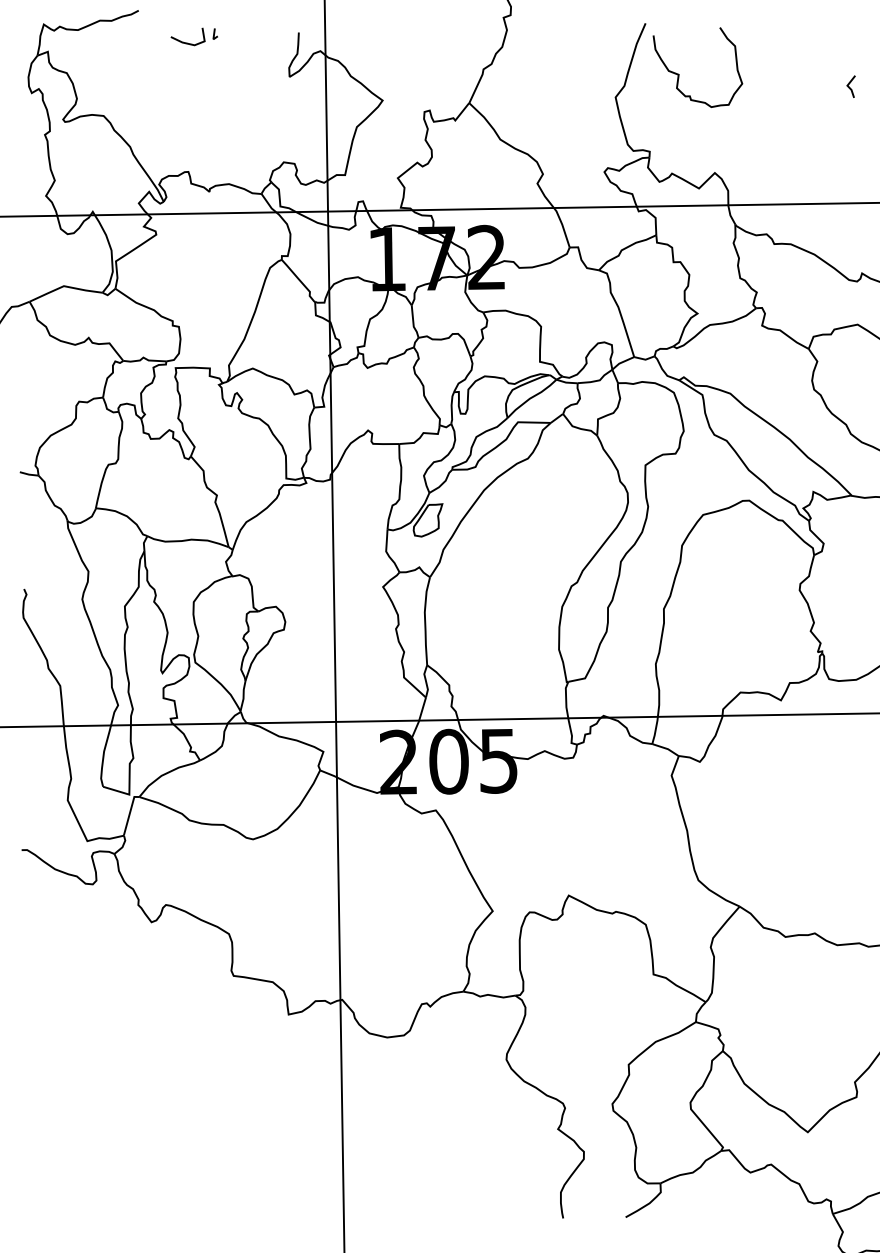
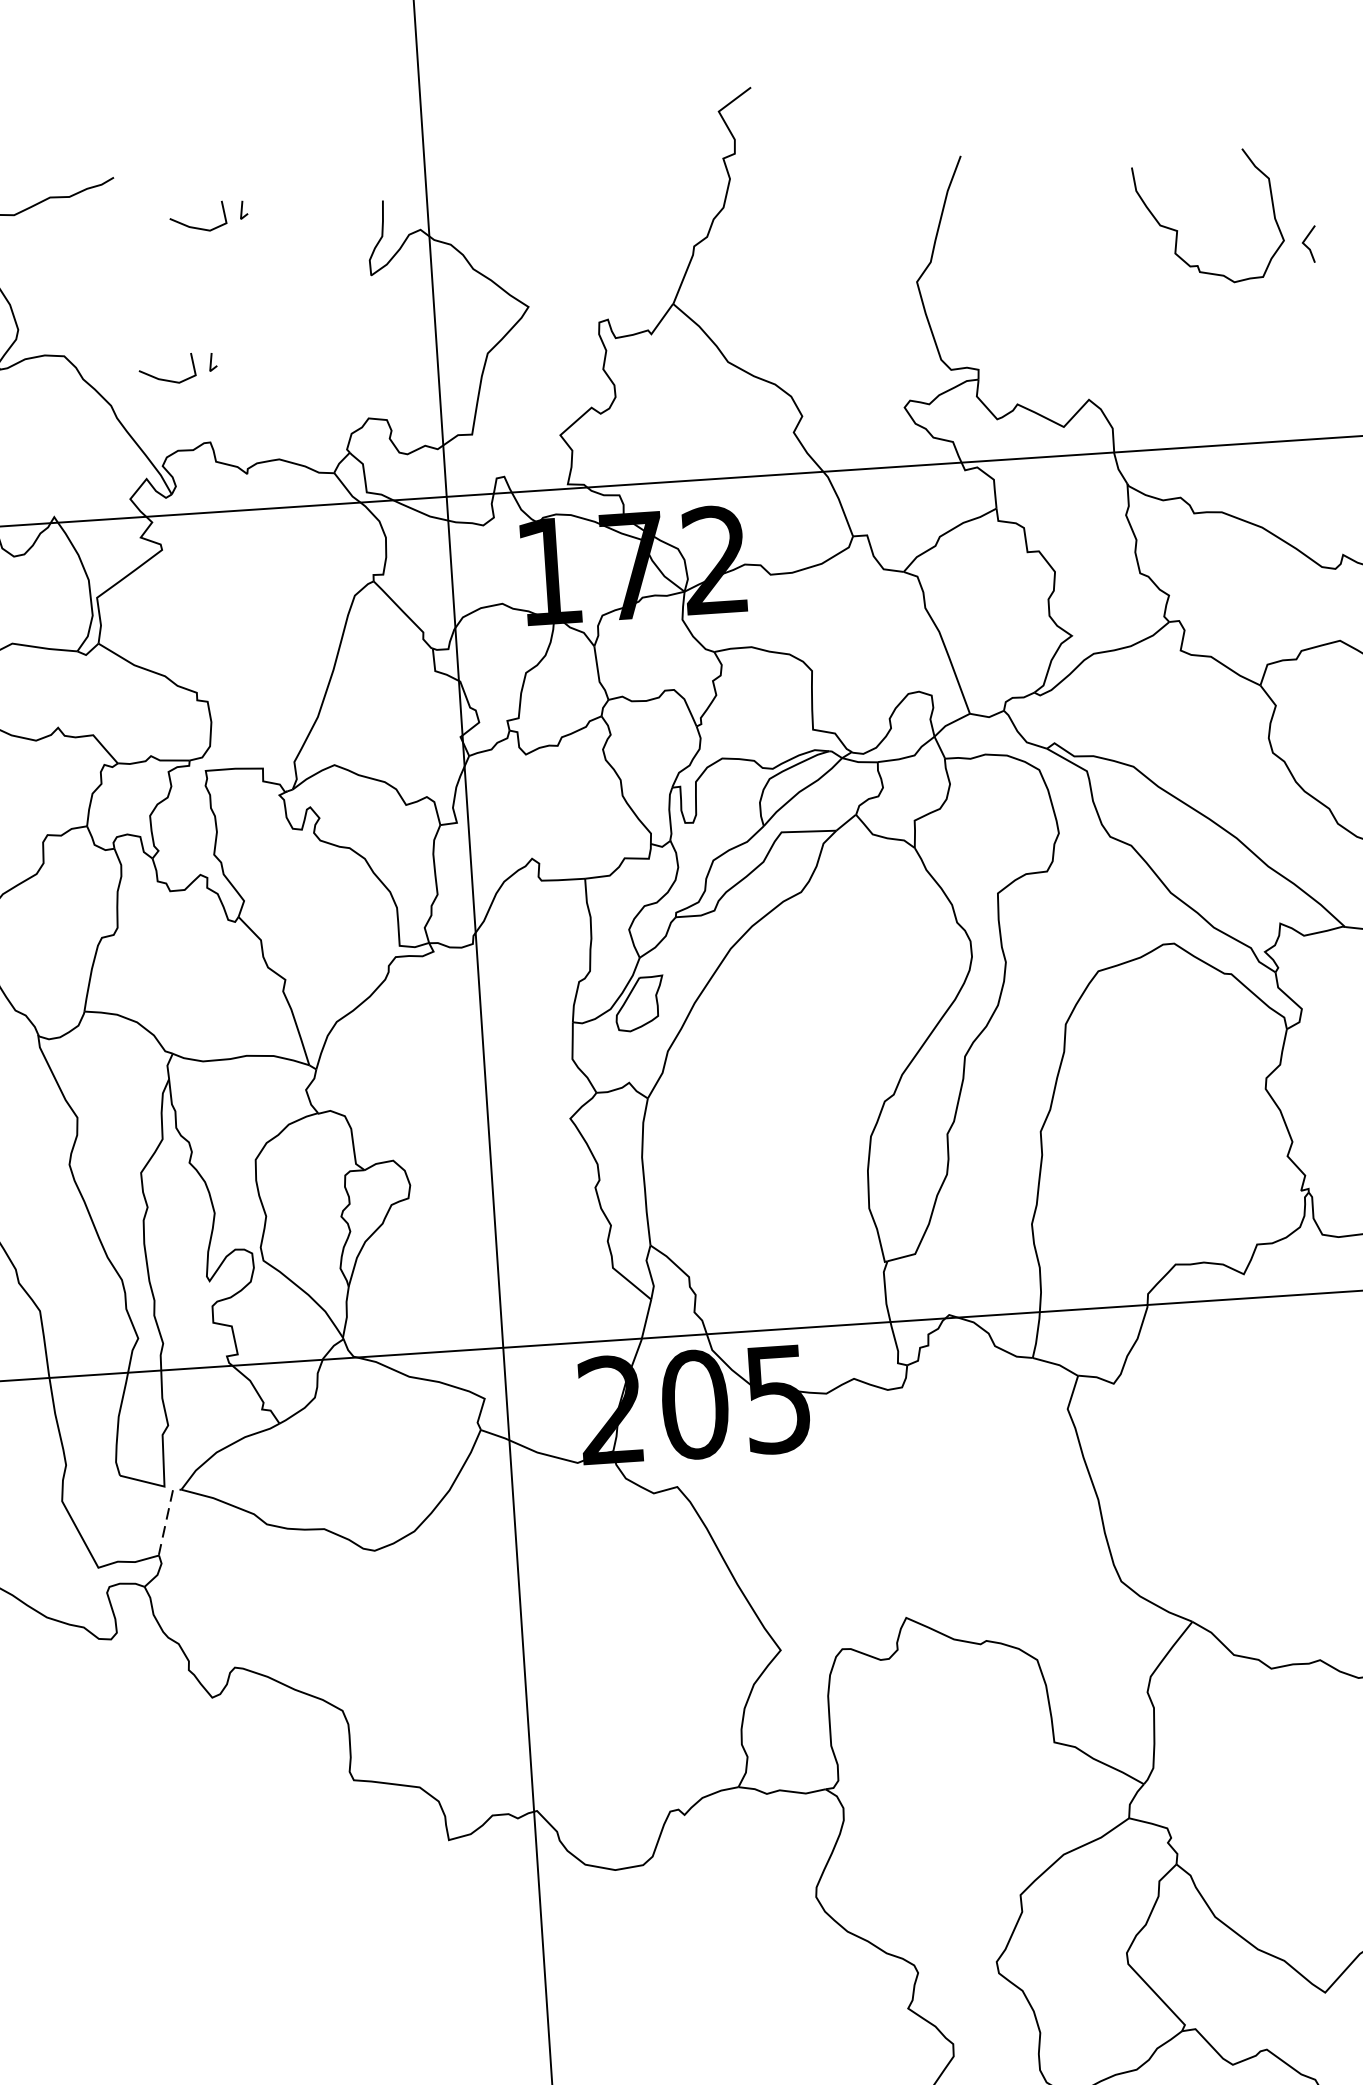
curve: (679, 74) -> (1178, 230), moved
part: (169, 133) -> (175, 379), added
line: (129, 813) -> (166, 1518), solid -> dashed

